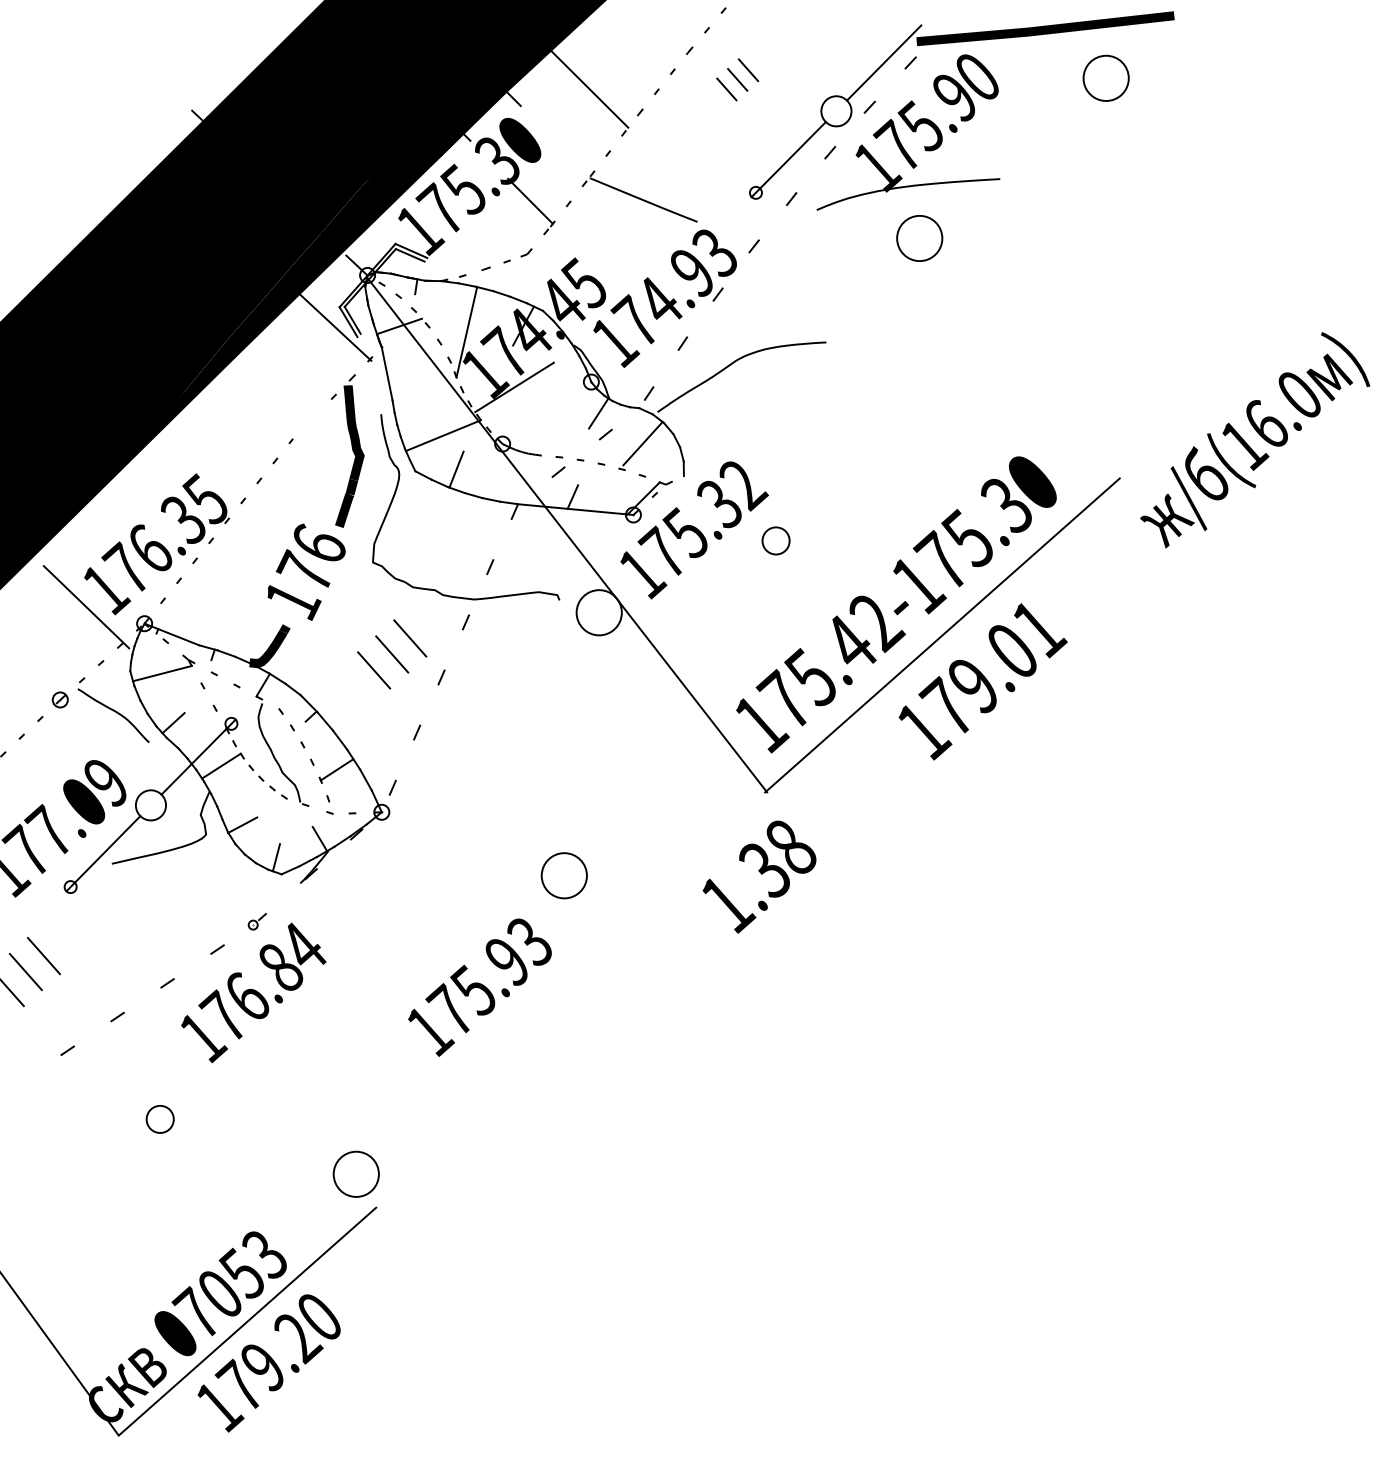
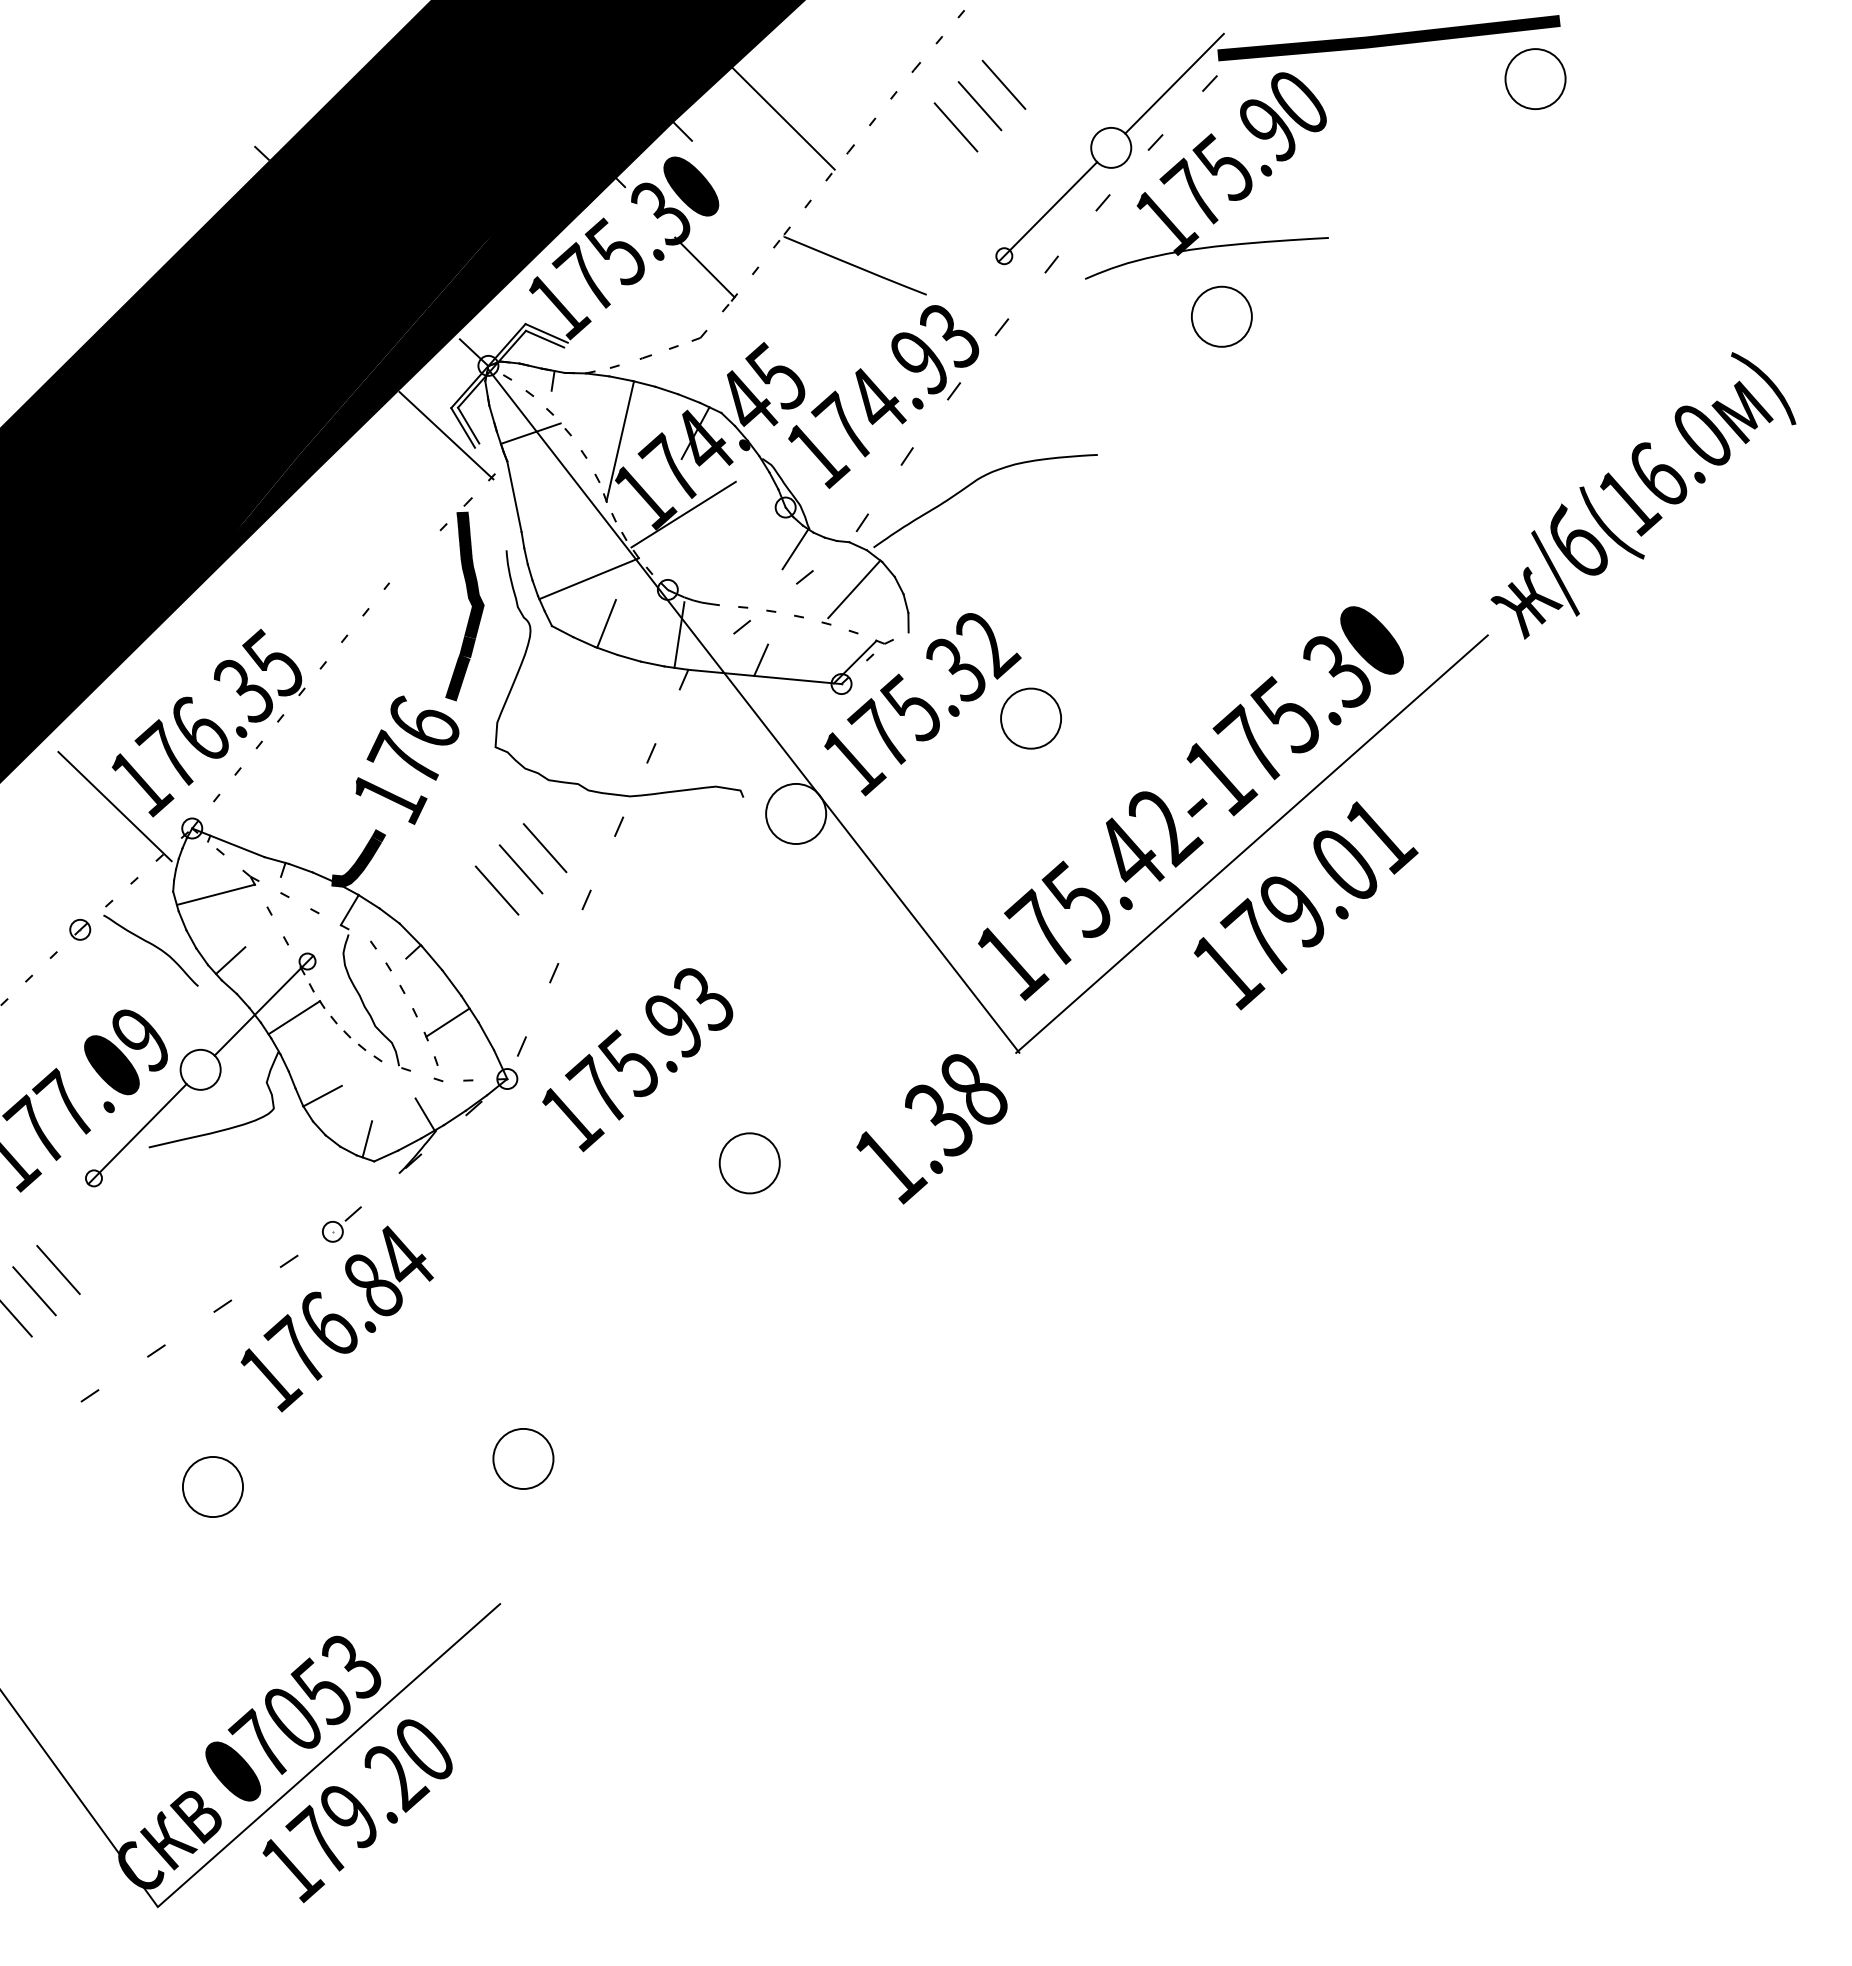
part: (1106, 77) -> (1535, 78), moved
part: (737, 79) -> (979, 105), size x1.67
text: (1255, 440) -> (1643, 495), moved
line: (511, 477) -> (679, 634), added
part: (775, 540) -> (1030, 718), size x1.67
text: (759, 877) -> (931, 1129), moved
part: (256, 921) -> (341, 1224), size x1.67
text: (479, 988) -> (637, 1060), moved
part: (159, 1119) -> (212, 1486), size x1.67
part: (356, 1173) -> (523, 1458), moved

